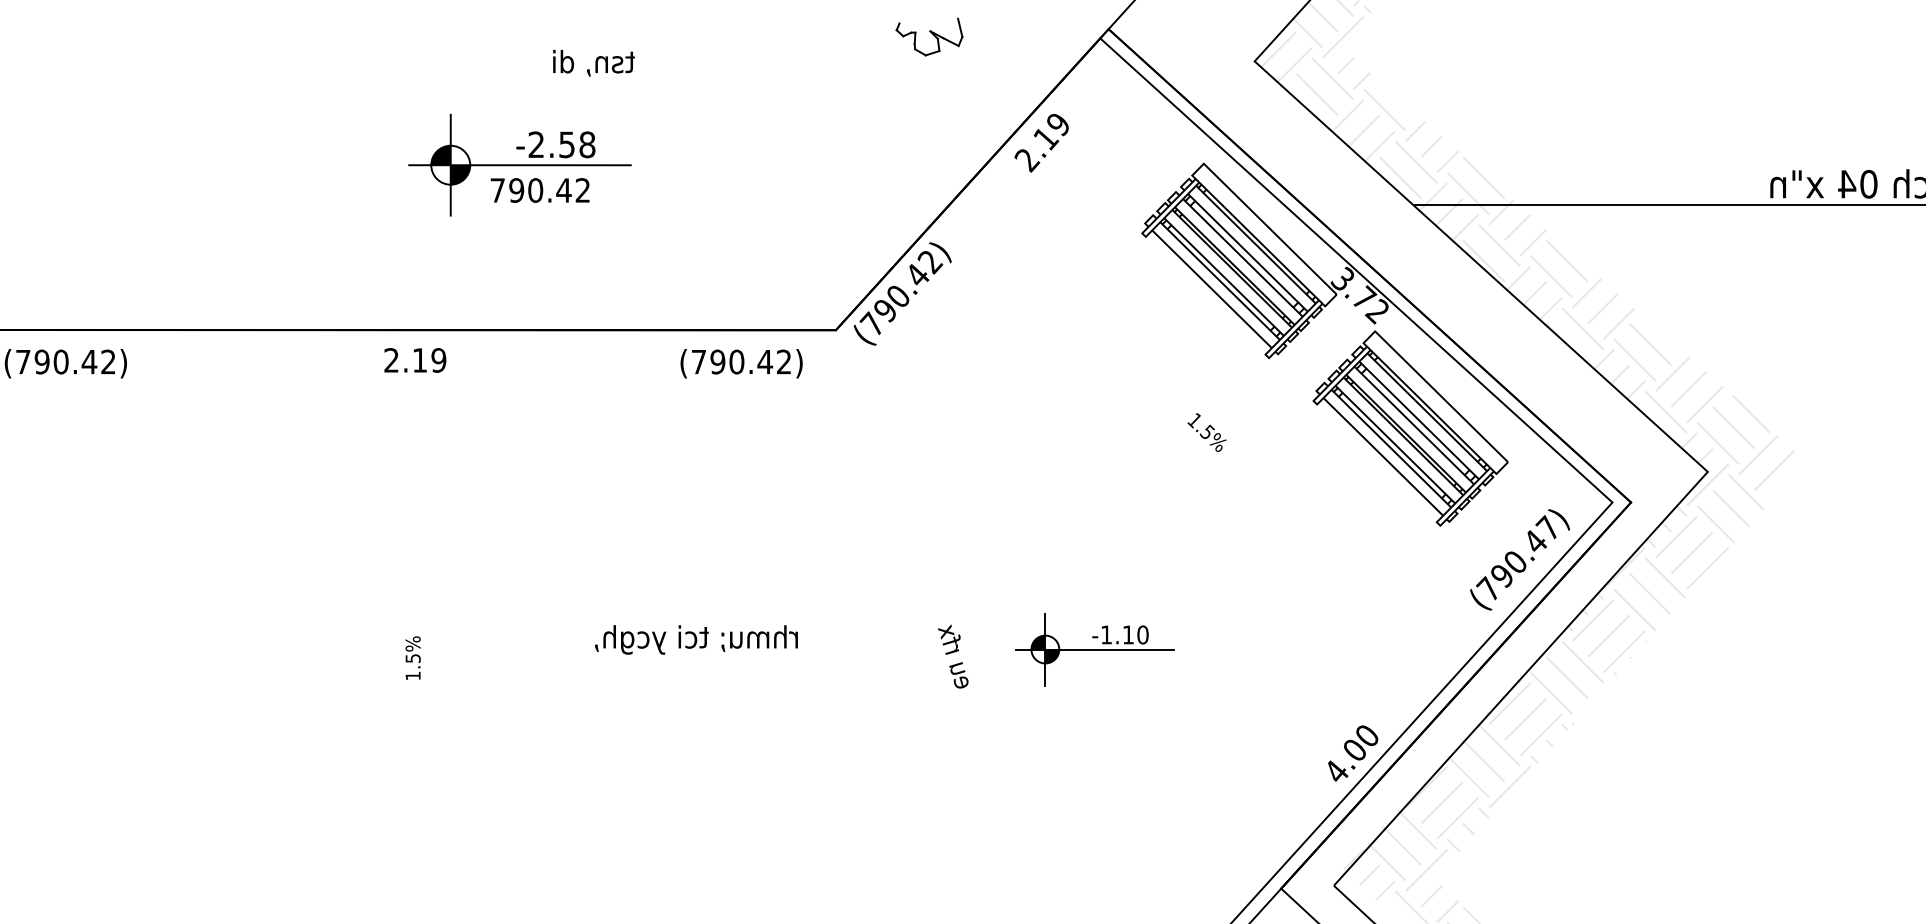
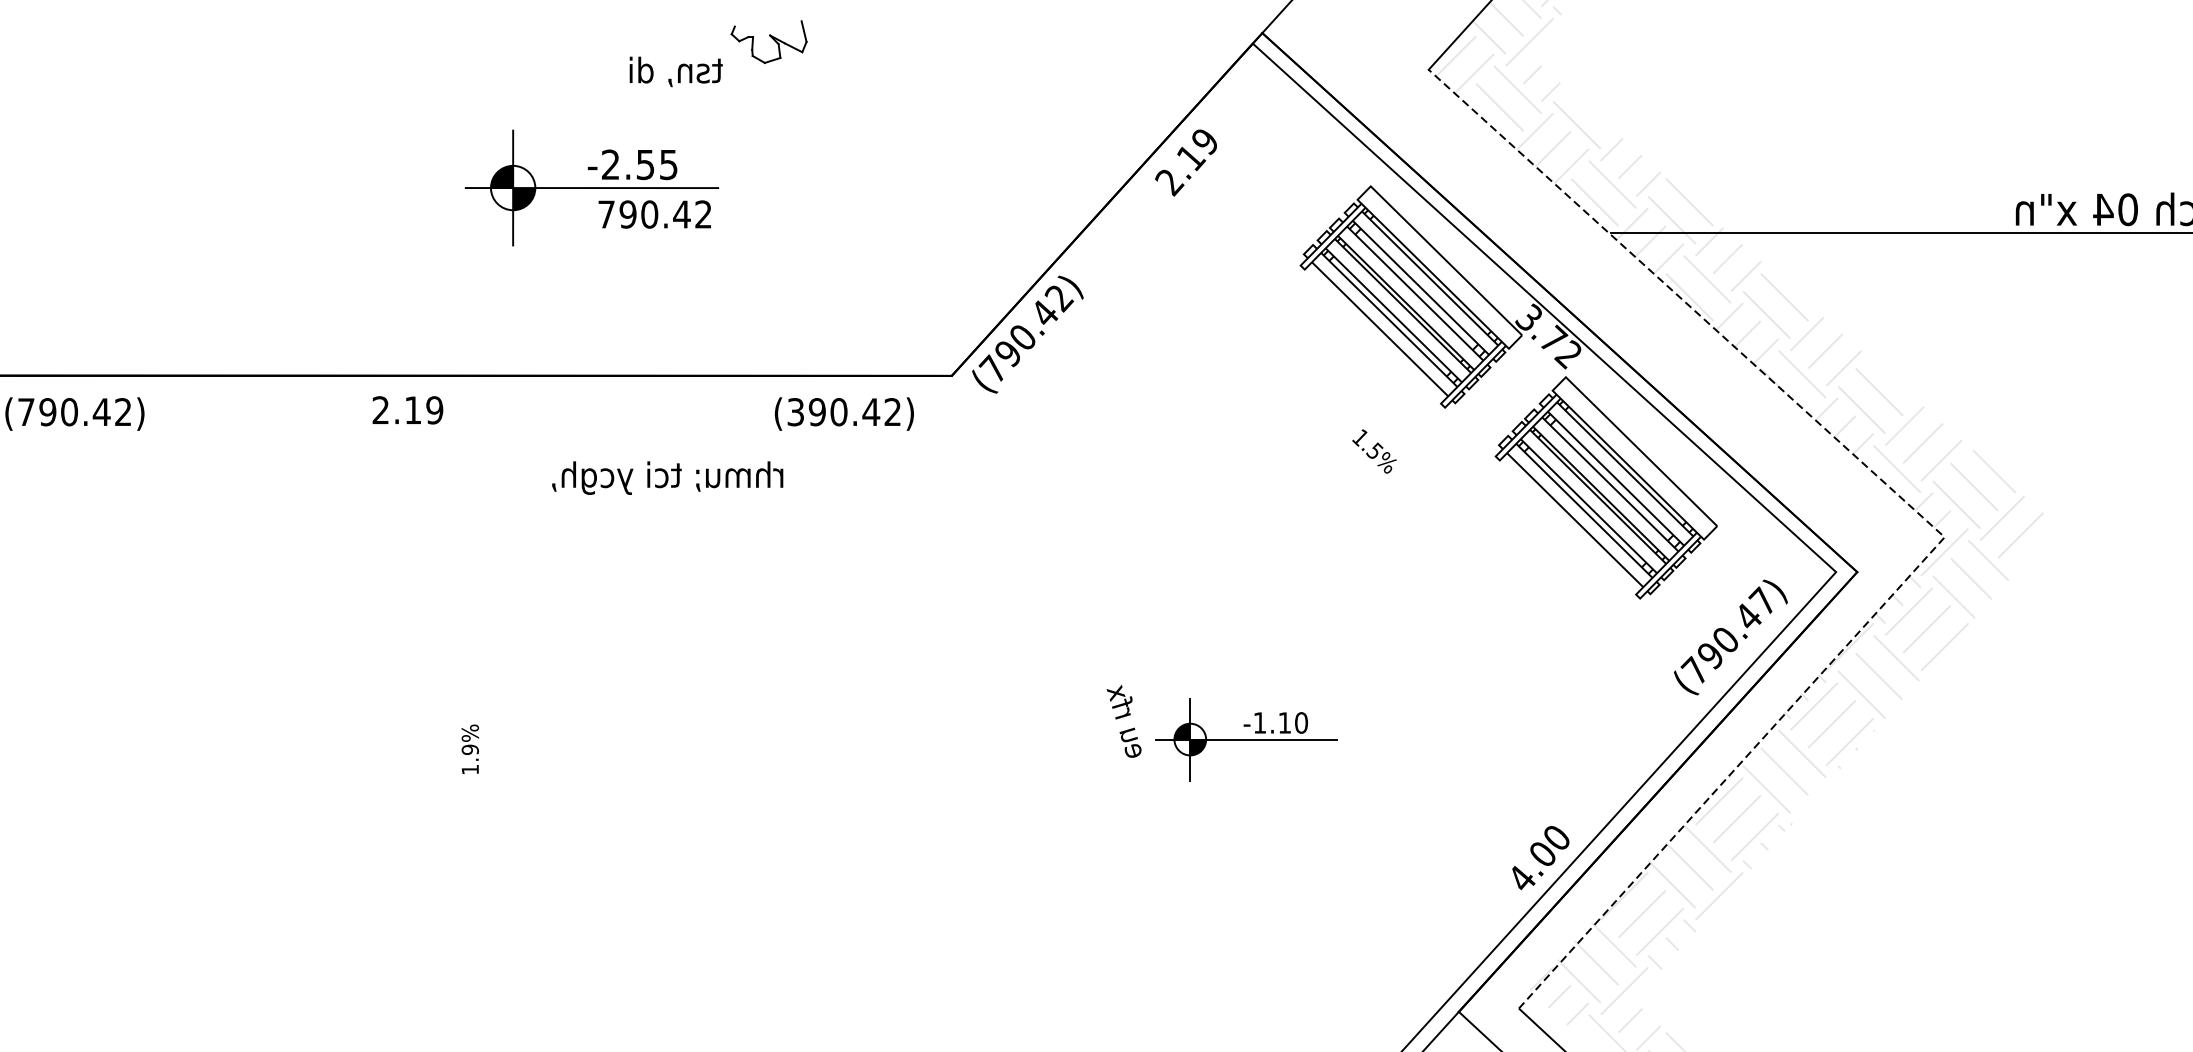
part: (929, 36) -> (769, 41), moved
text: (587, 144) -> (668, 164), -2.58 -> -2.55
text: (539, 190) -> (654, 214), moved
text: (415, 360) -> (408, 410), moved
text: (698, 361) -> (795, 411), (790.42) -> (390.42)
text: (1206, 432) -> (1373, 451), moved
line: (1687, 453) -> (1921, 516), solid -> dashed
text: (696, 639) -> (667, 477), moved
text: (953, 656) -> (1124, 721), moved
text: (412, 658) -> (469, 749), 1.5%%% -> 1.9%%%

